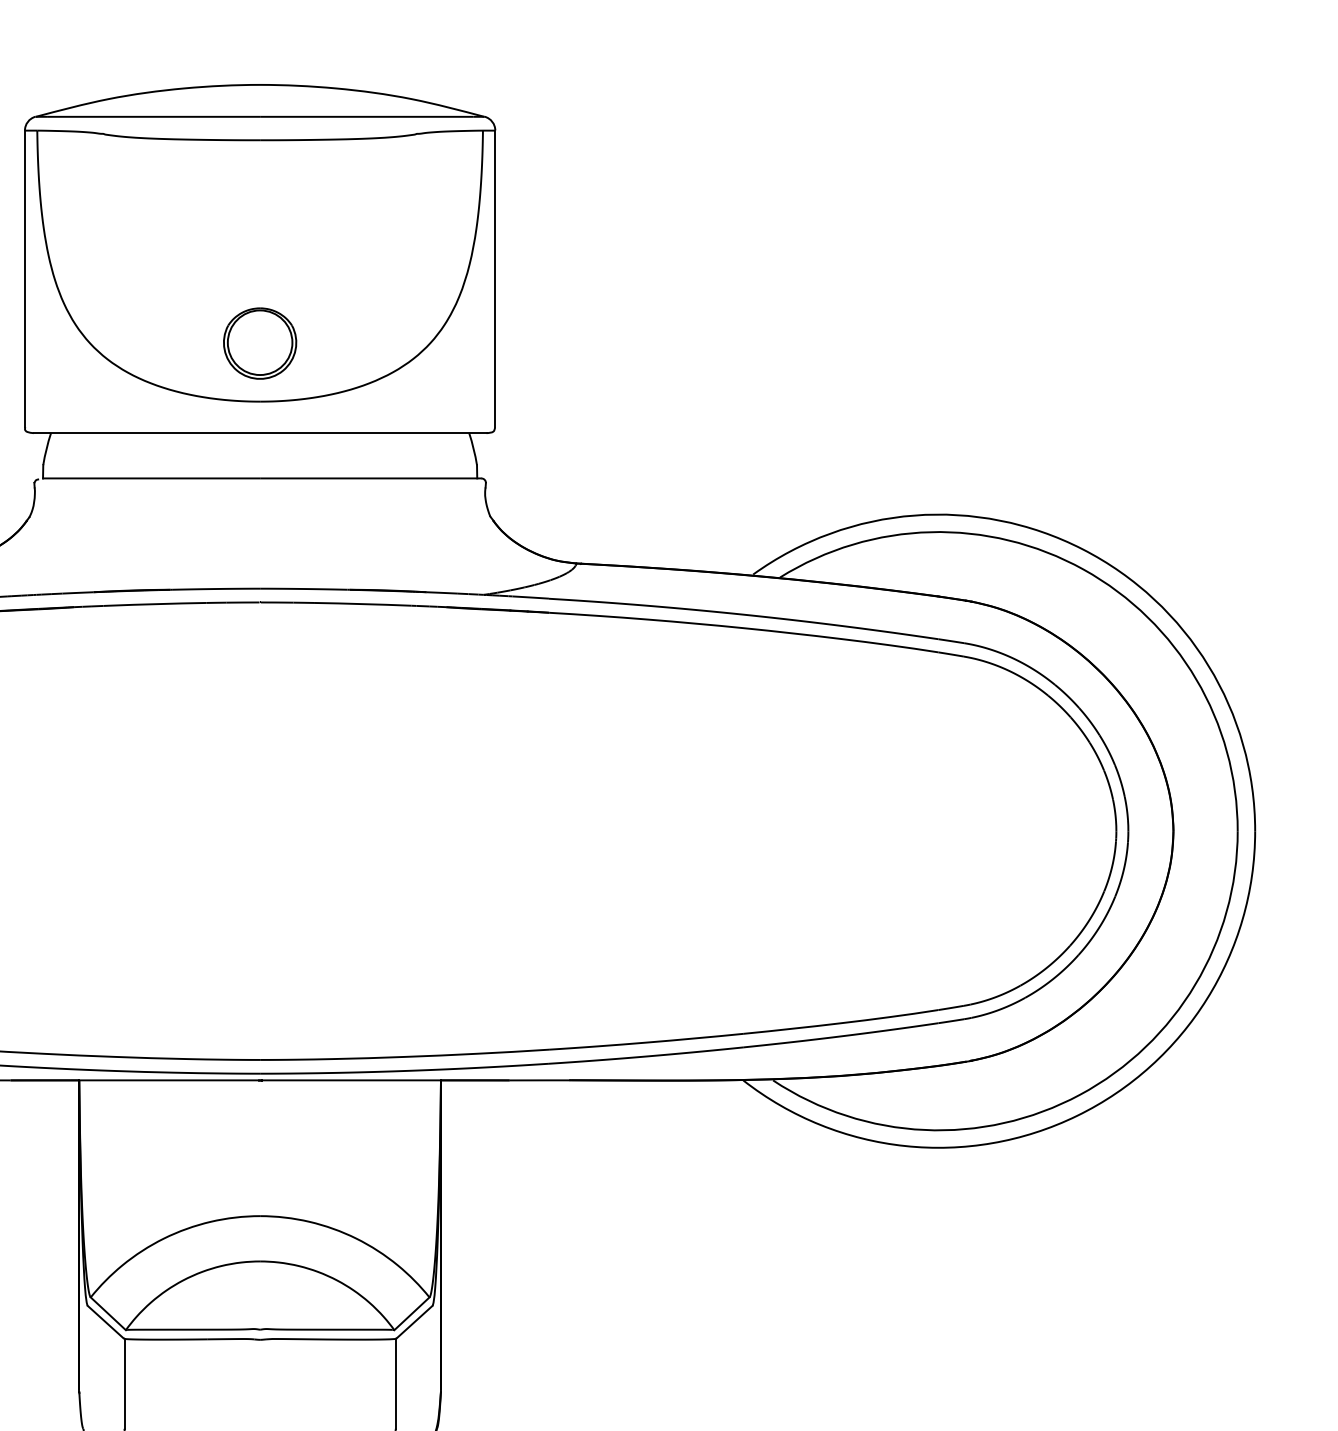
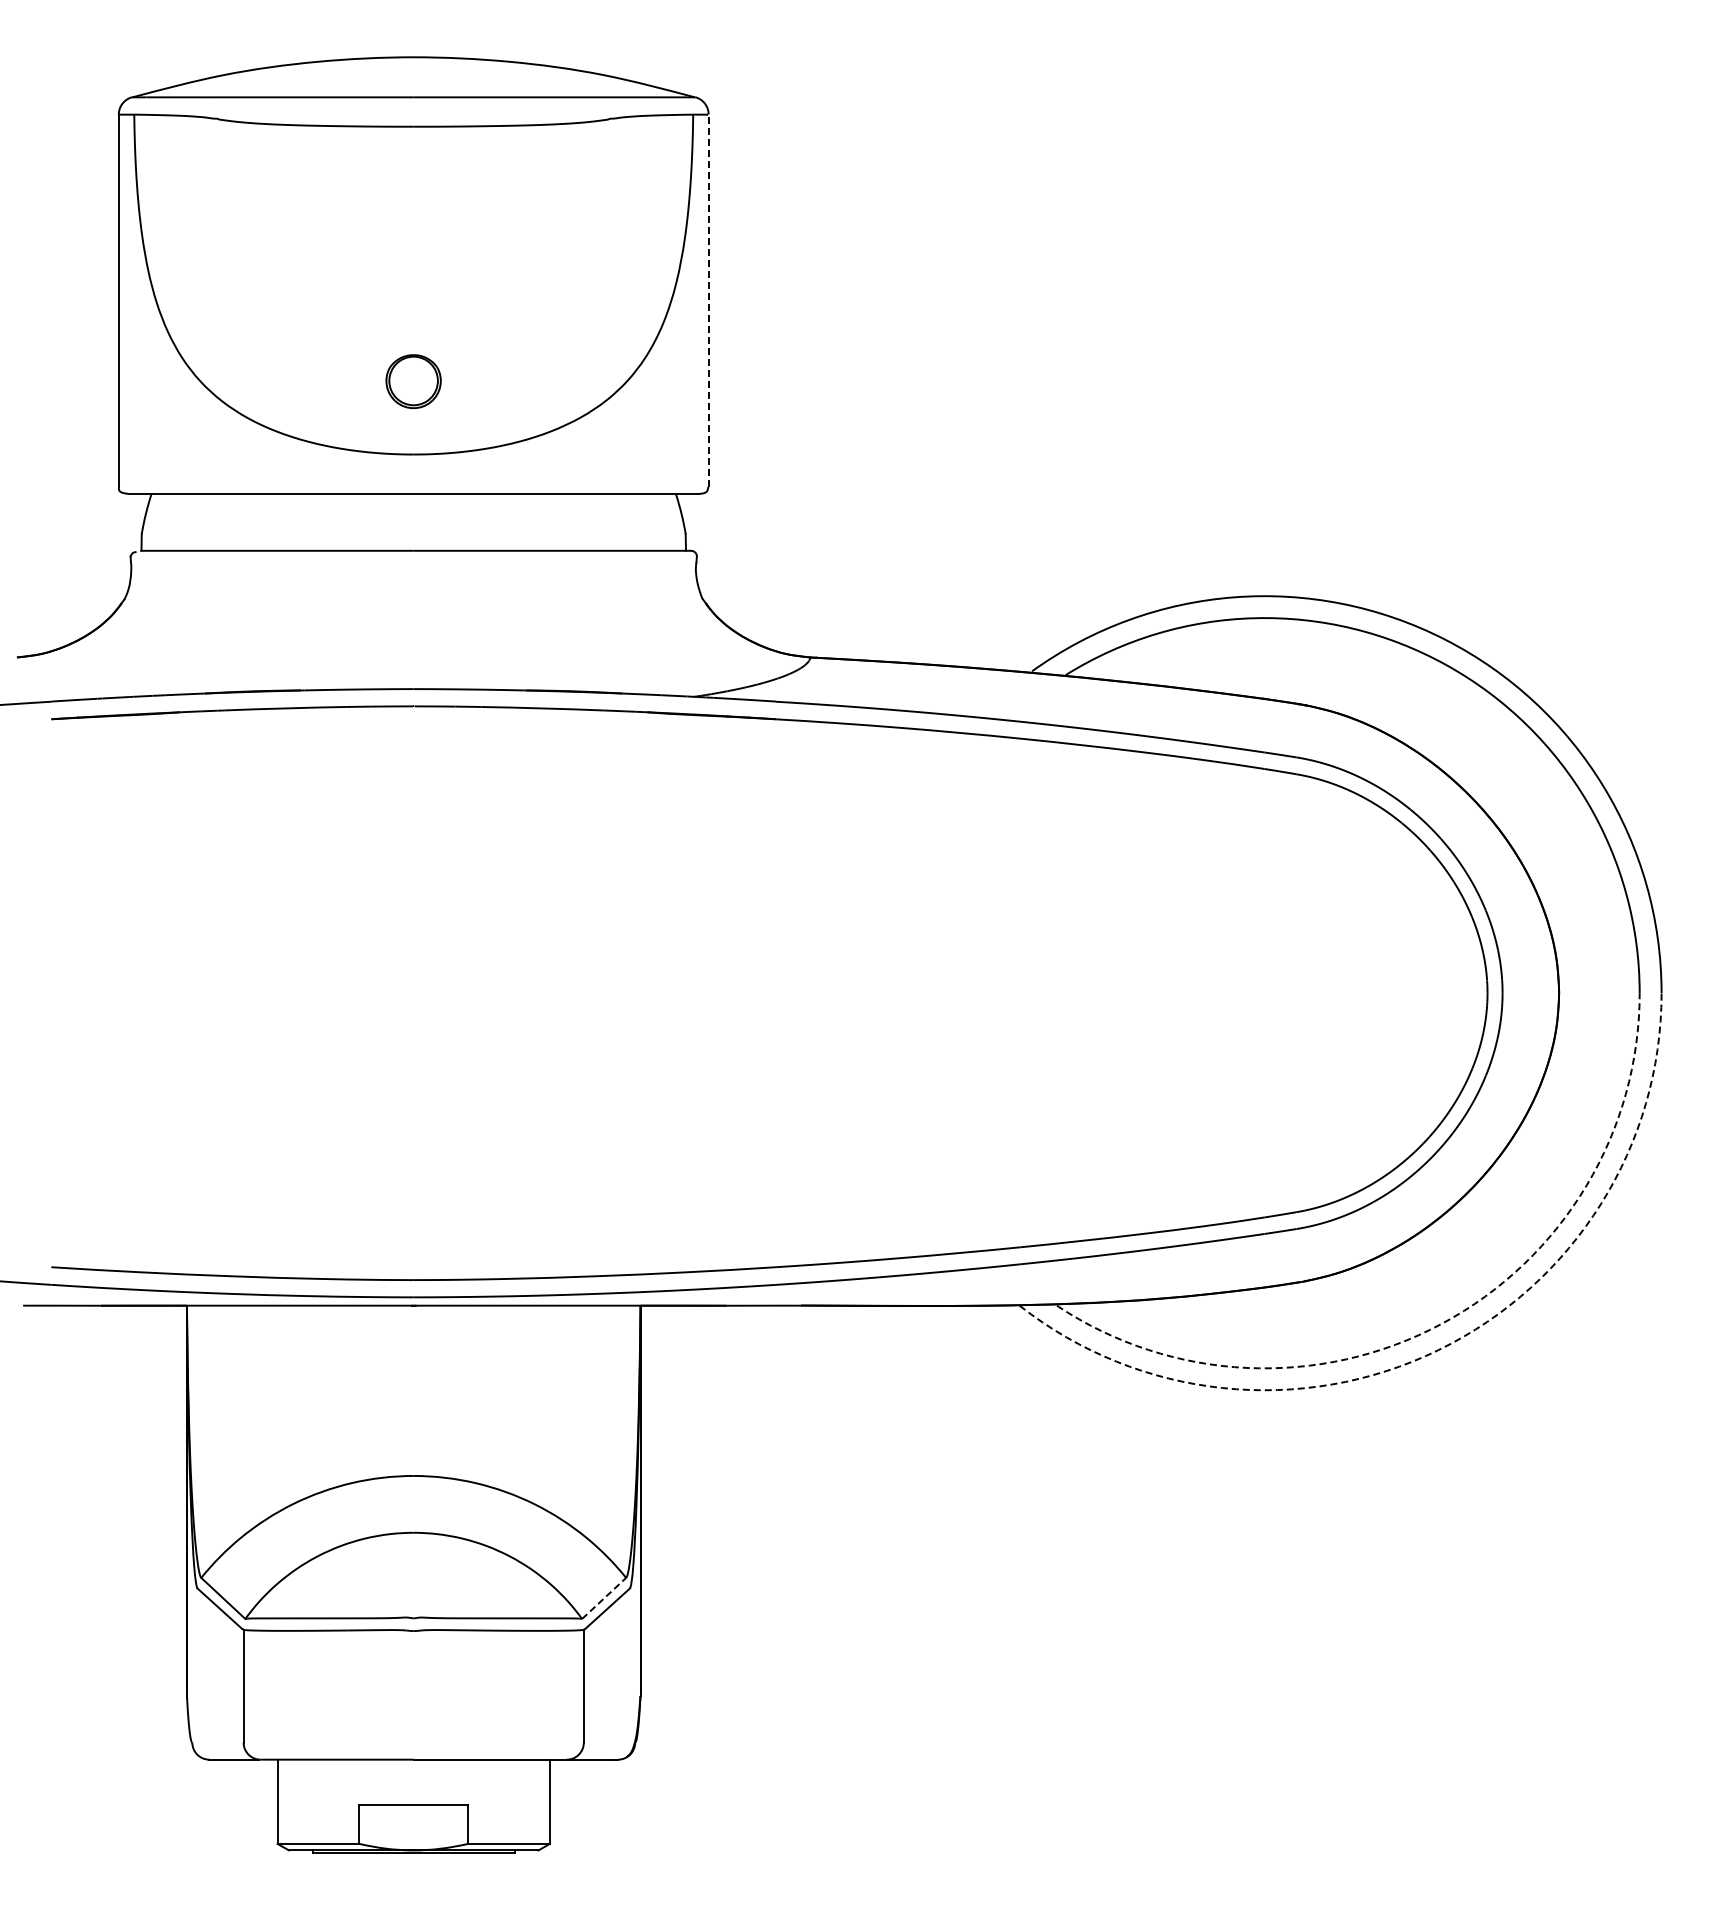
line: (495, 278) -> (708, 300), solid -> dashed
part: (259, 343) -> (413, 381), size x0.6
arc: (1079, 1094) -> (1441, 1323), solid -> dashed
arc: (1077, 1116) -> (1438, 1350), solid -> dashed
line: (412, 1313) -> (604, 1598), solid -> dashed

